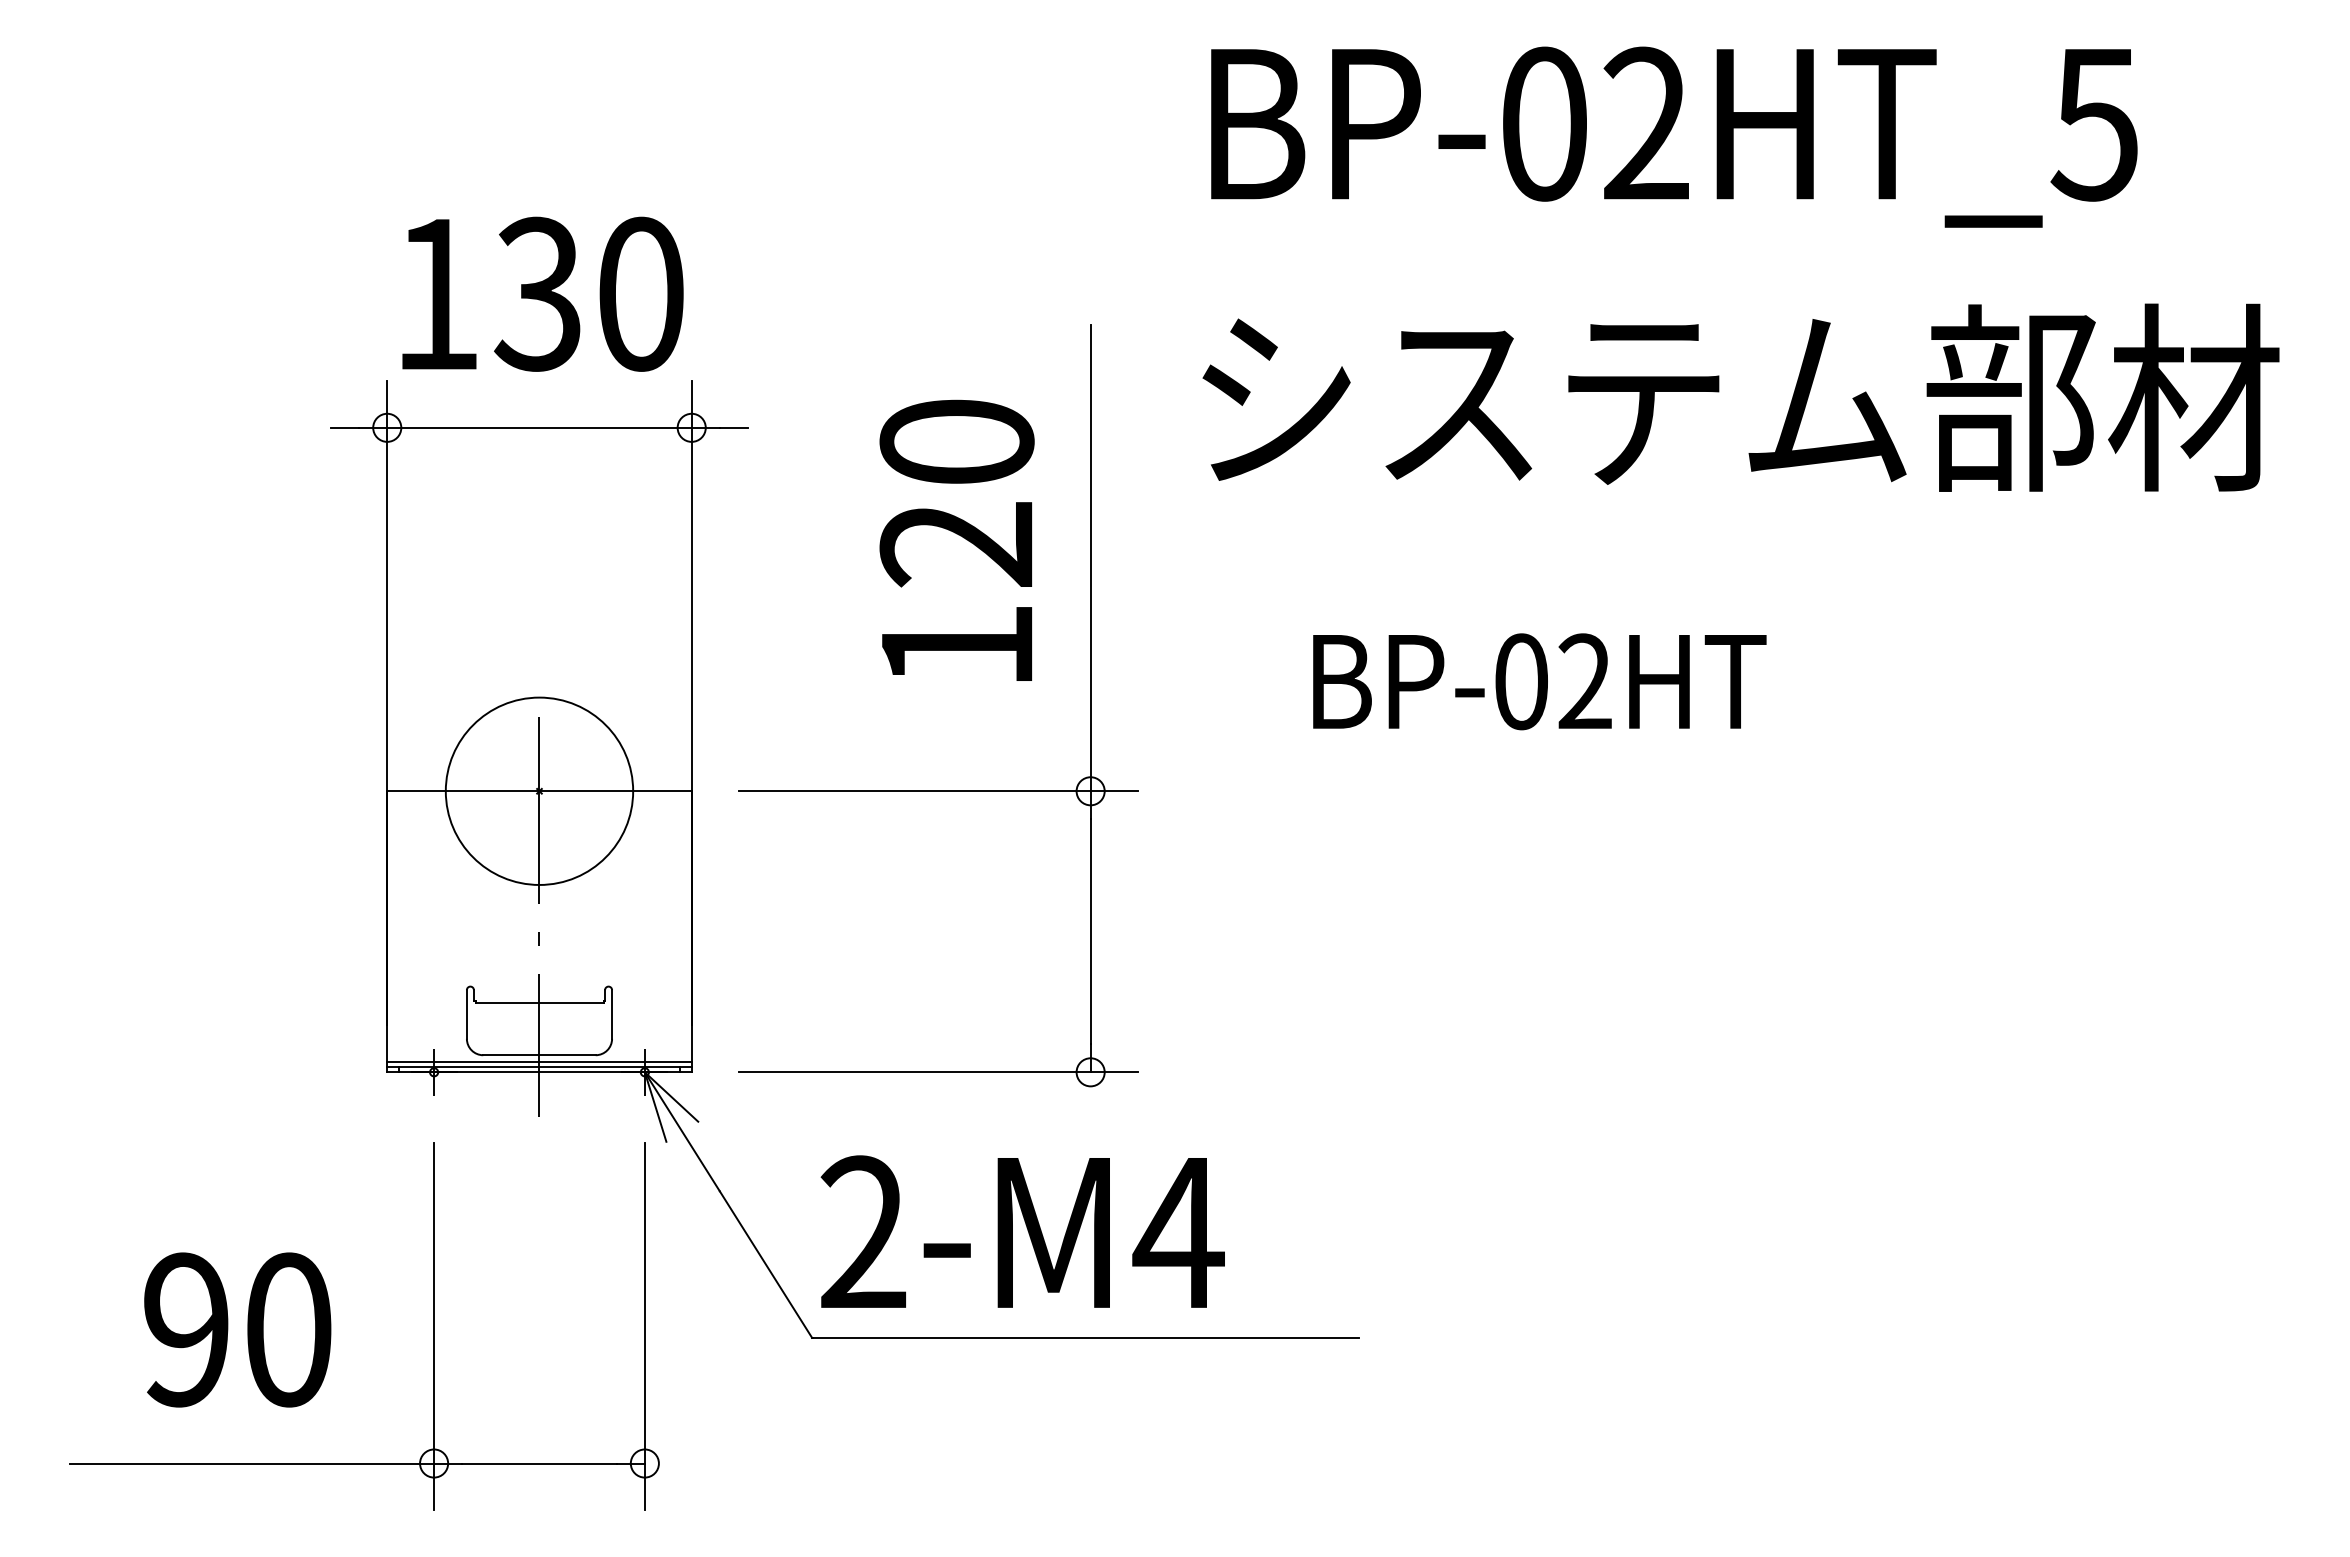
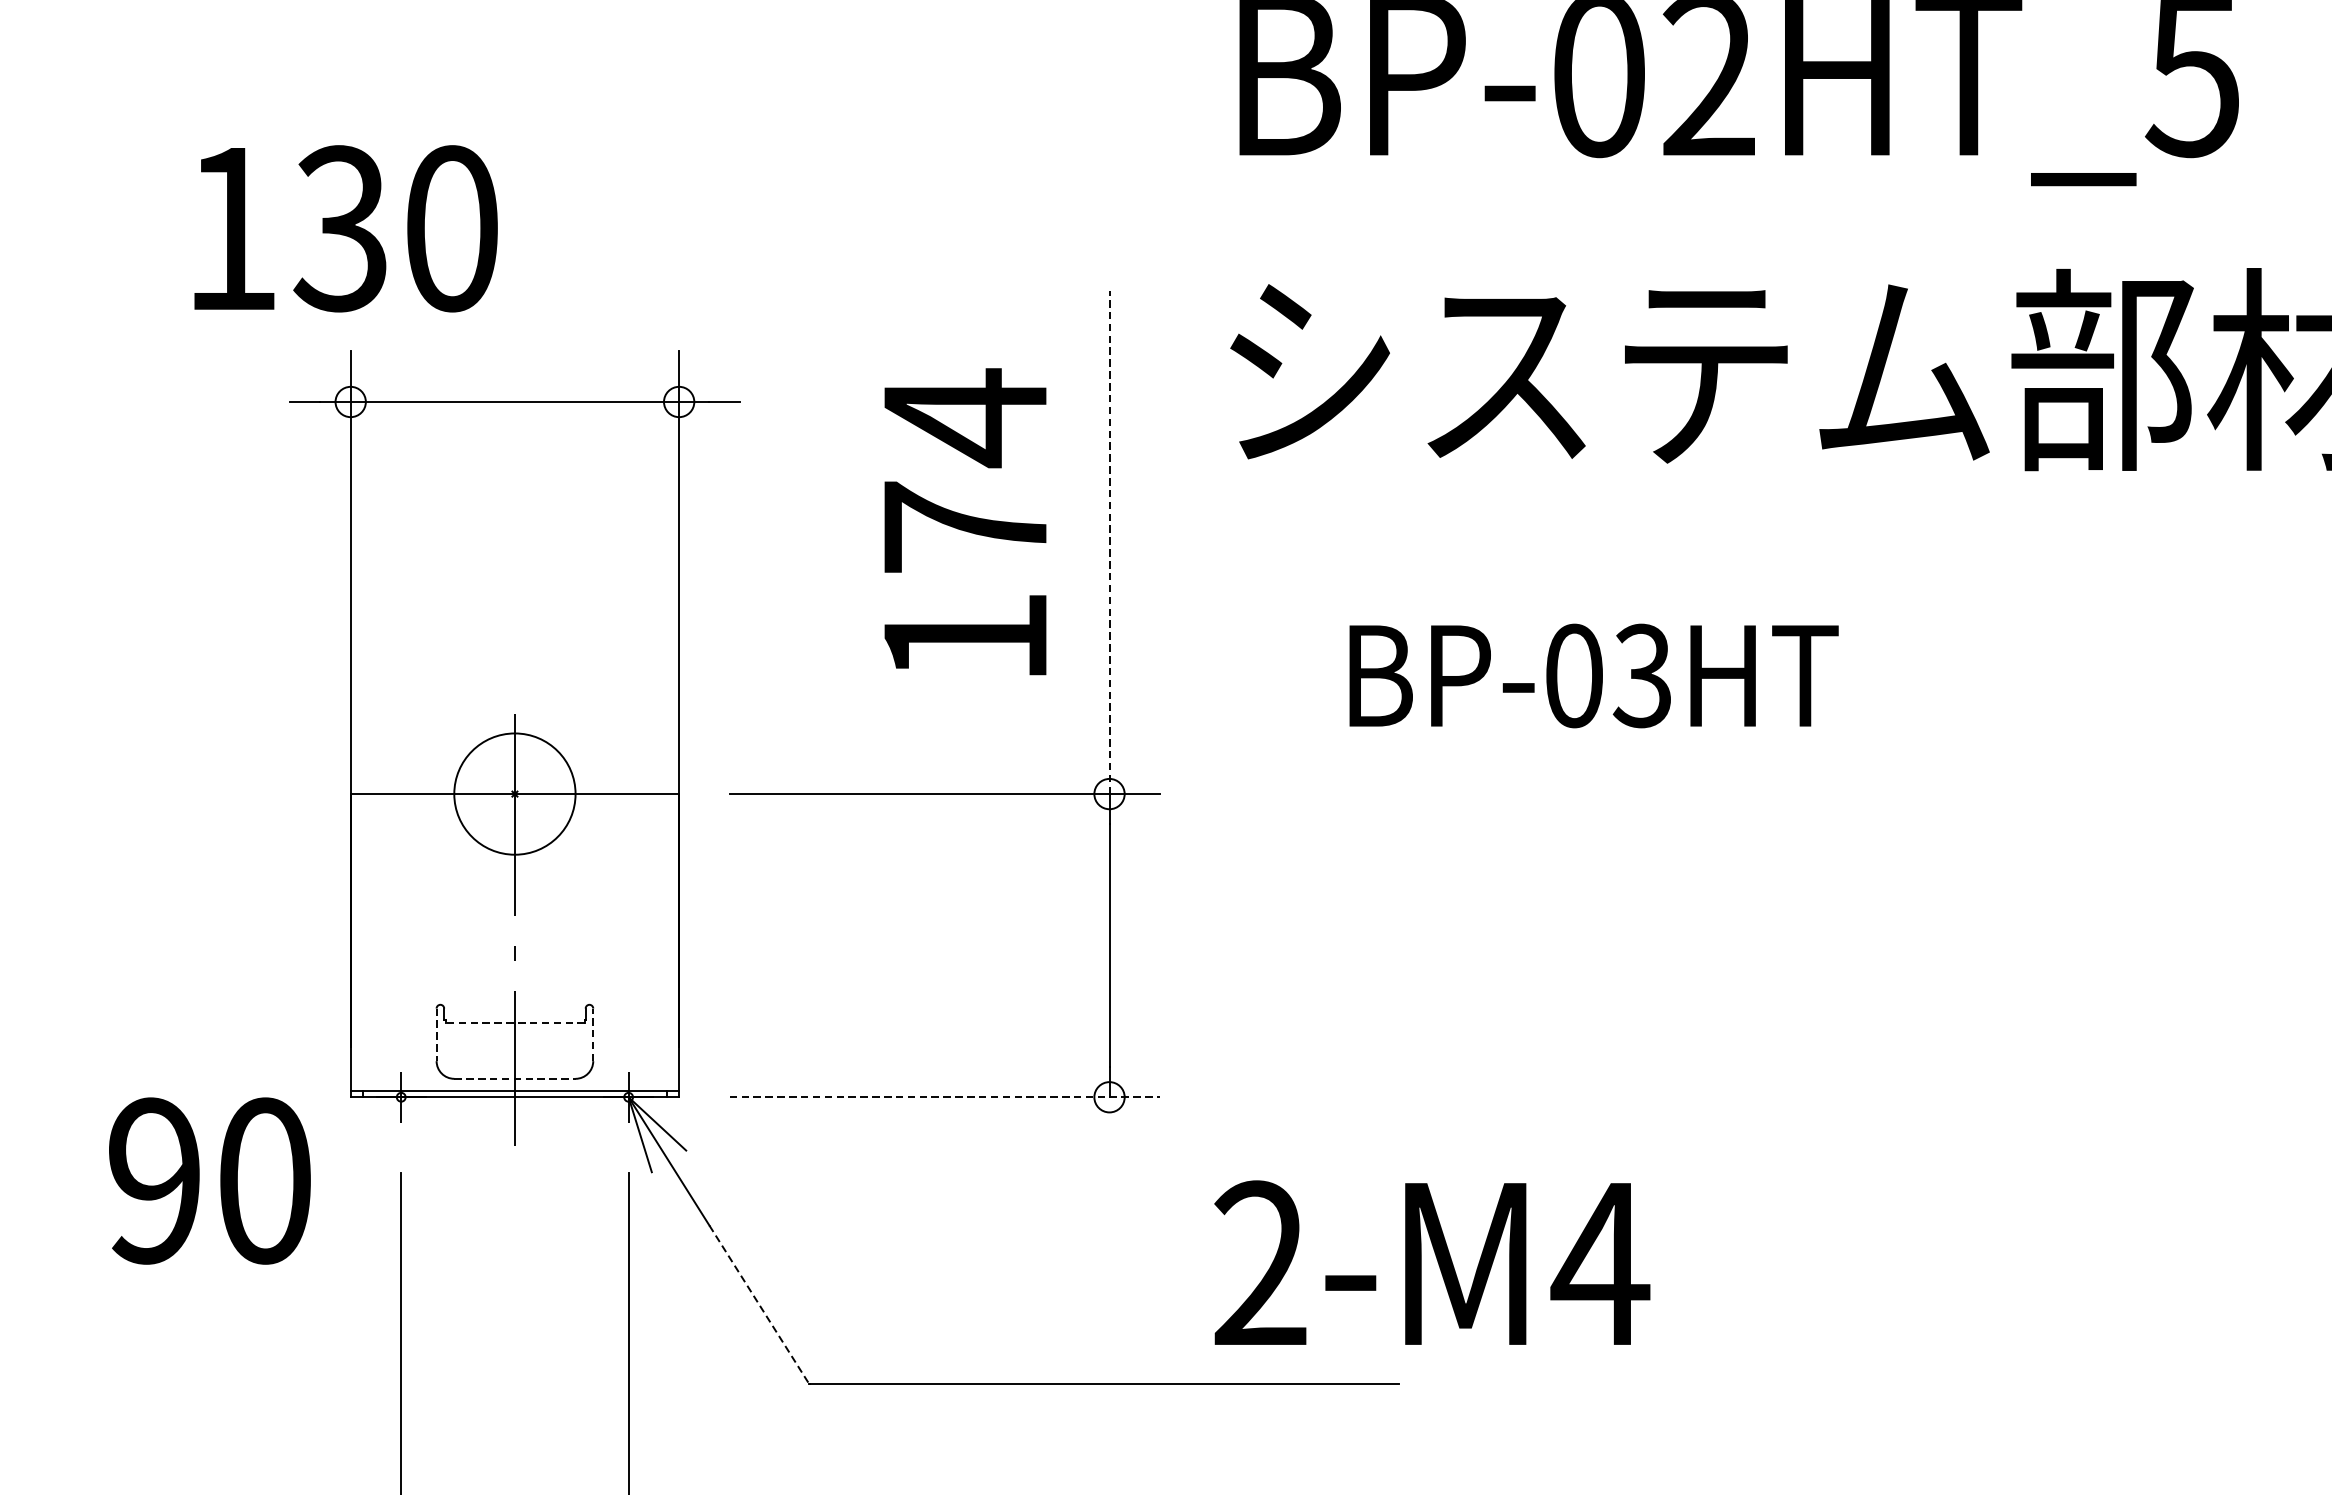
text: (542, 293) -> (345, 227), moved
text: (956, 491) -> (964, 470), 120 -> 174
line: (1090, 557) -> (1109, 541), solid -> dashed
text: (1584, 681) -> (1642, 675), BP-02HT -> BP-03HT
circle: (539, 790) -> (514, 793), size x0.6
line: (539, 1003) -> (514, 1023), solid -> dashed
line: (612, 1013) -> (593, 1033), solid -> dashed
line: (466, 1014) -> (436, 1034), solid -> dashed
line: (539, 1055) -> (514, 1079), solid -> dashed
line: (539, 1061) -> (514, 1085), removed
line: (938, 1072) -> (945, 1097), solid -> dashed
text: (1022, 1231) -> (1431, 1262), moved
line: (765, 1264) -> (758, 1304), solid -> dashed
text: (237, 1329) -> (209, 1180), moved

